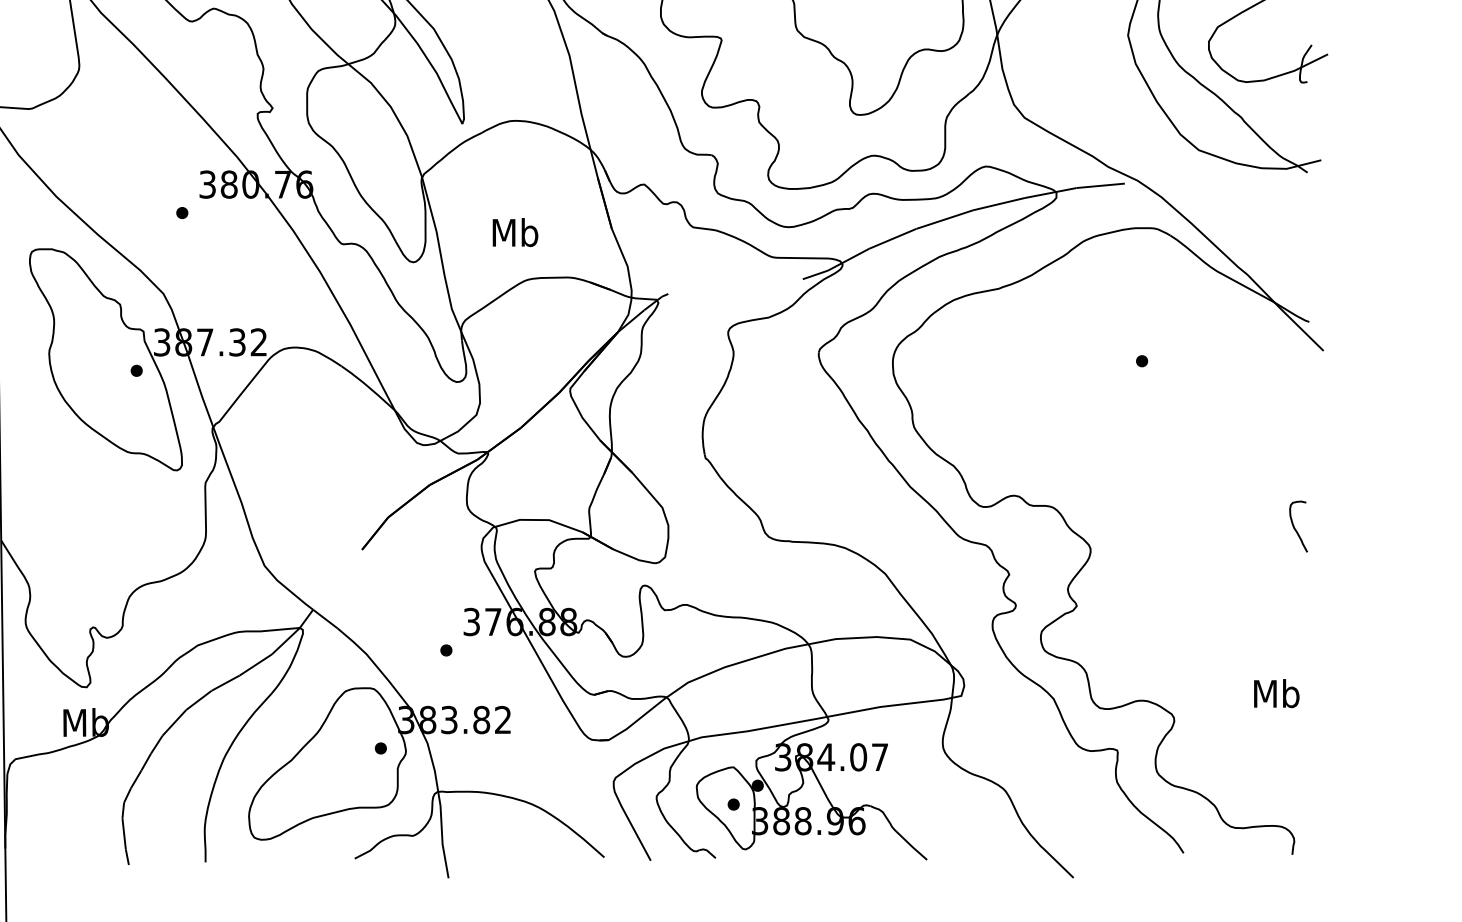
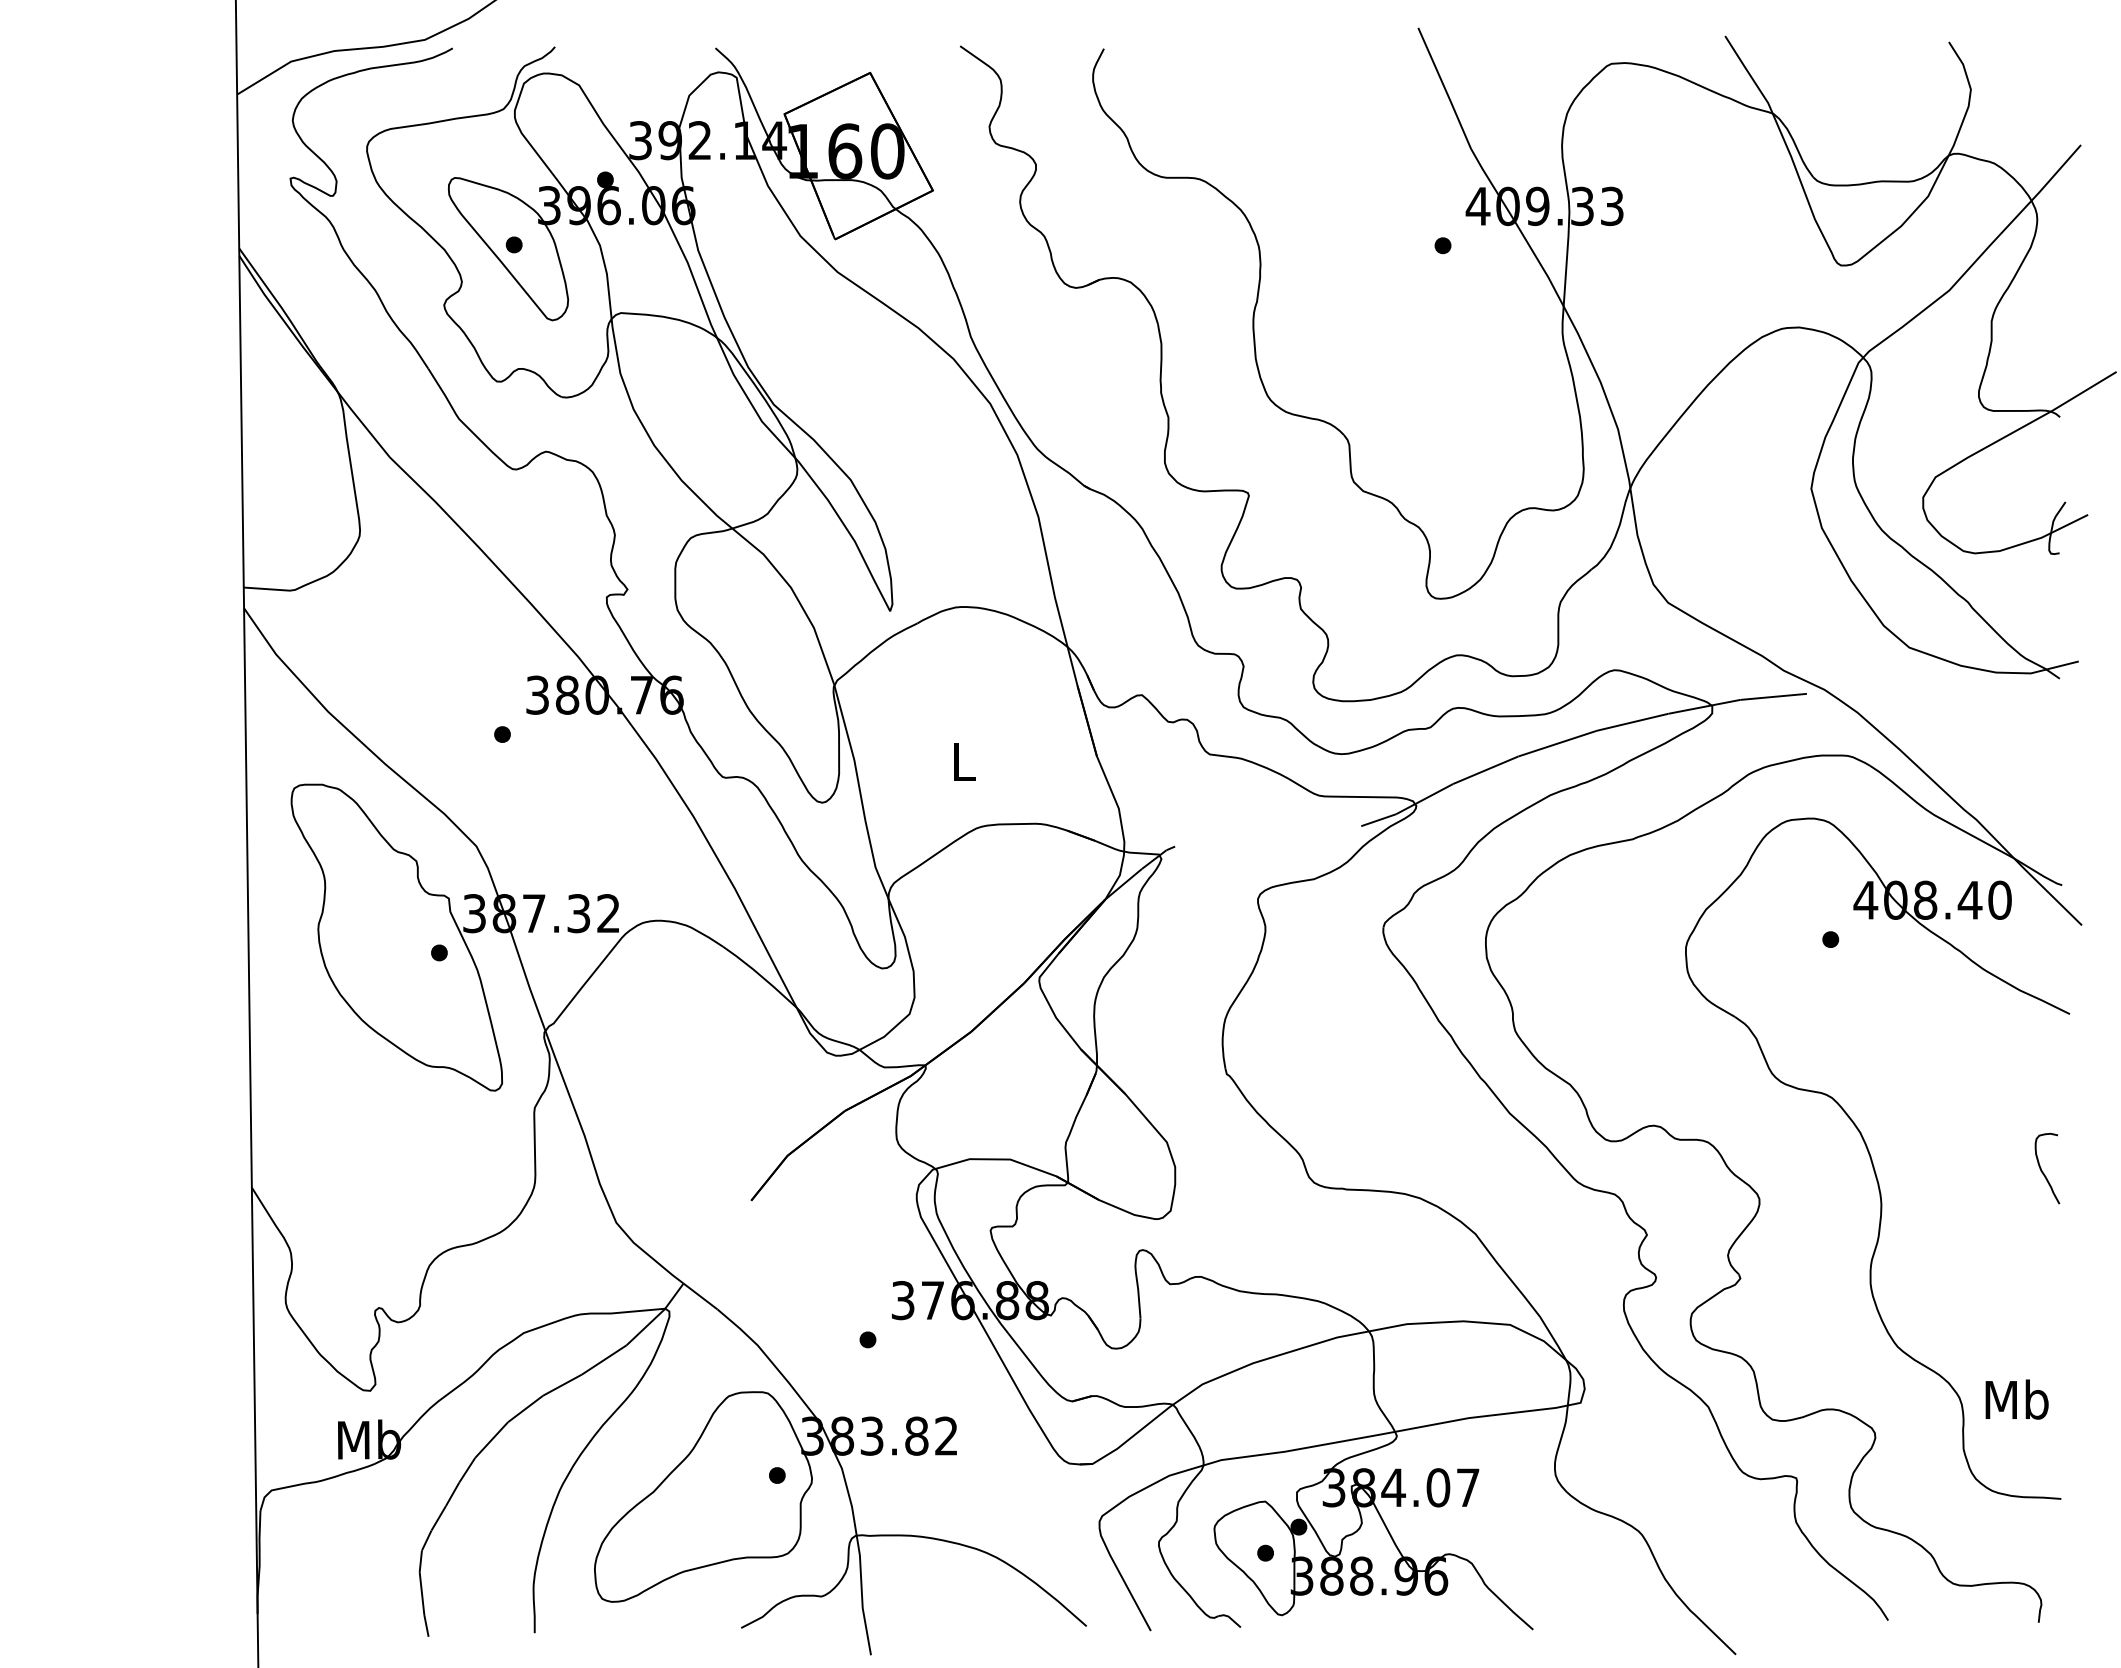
text: (515, 232) -> (963, 761), Mb -> L
part: (1175, 519) -> (1877, 1158), added

